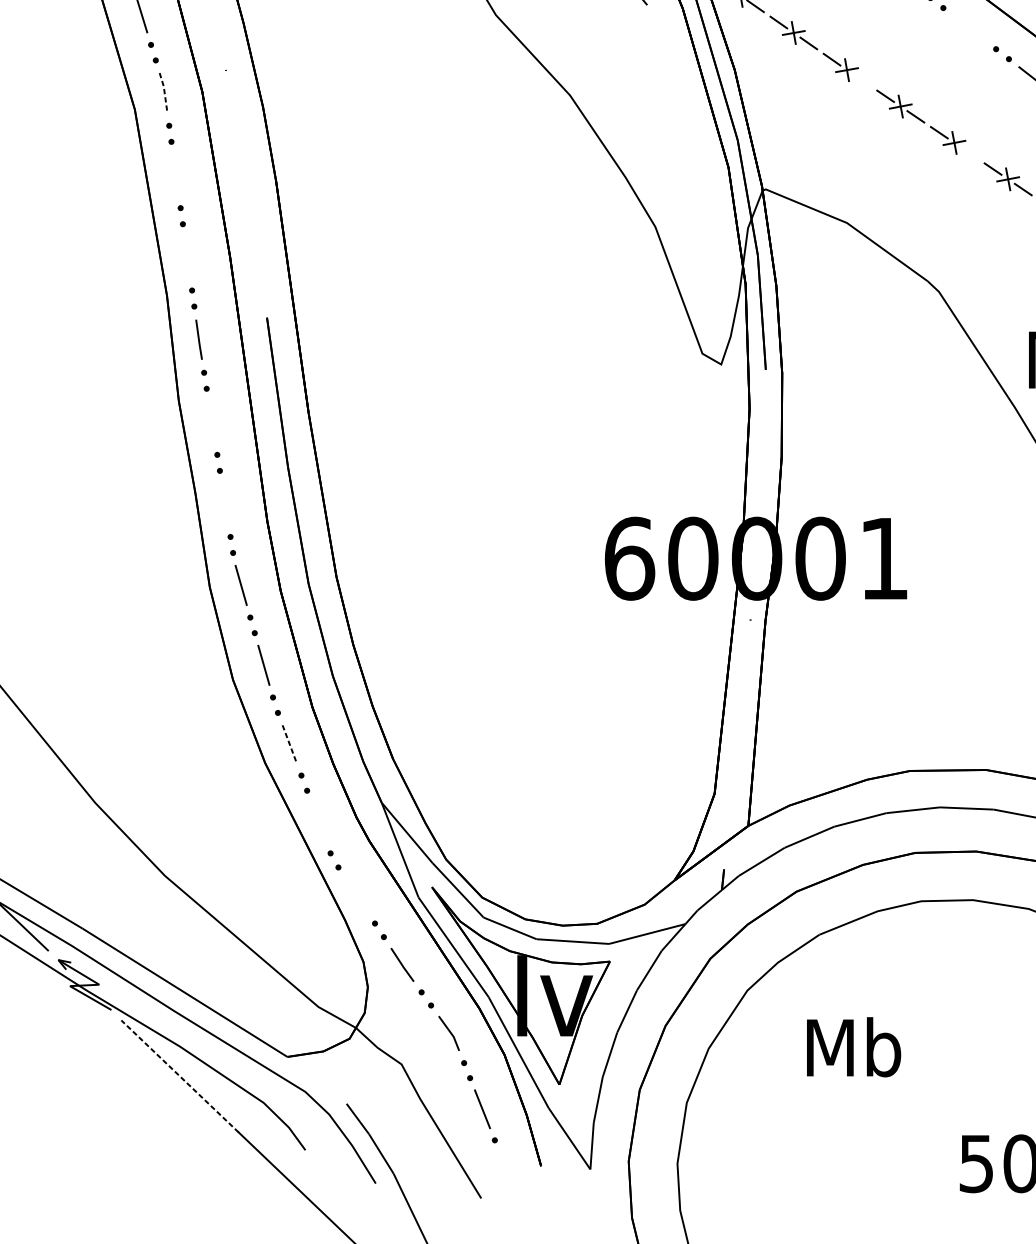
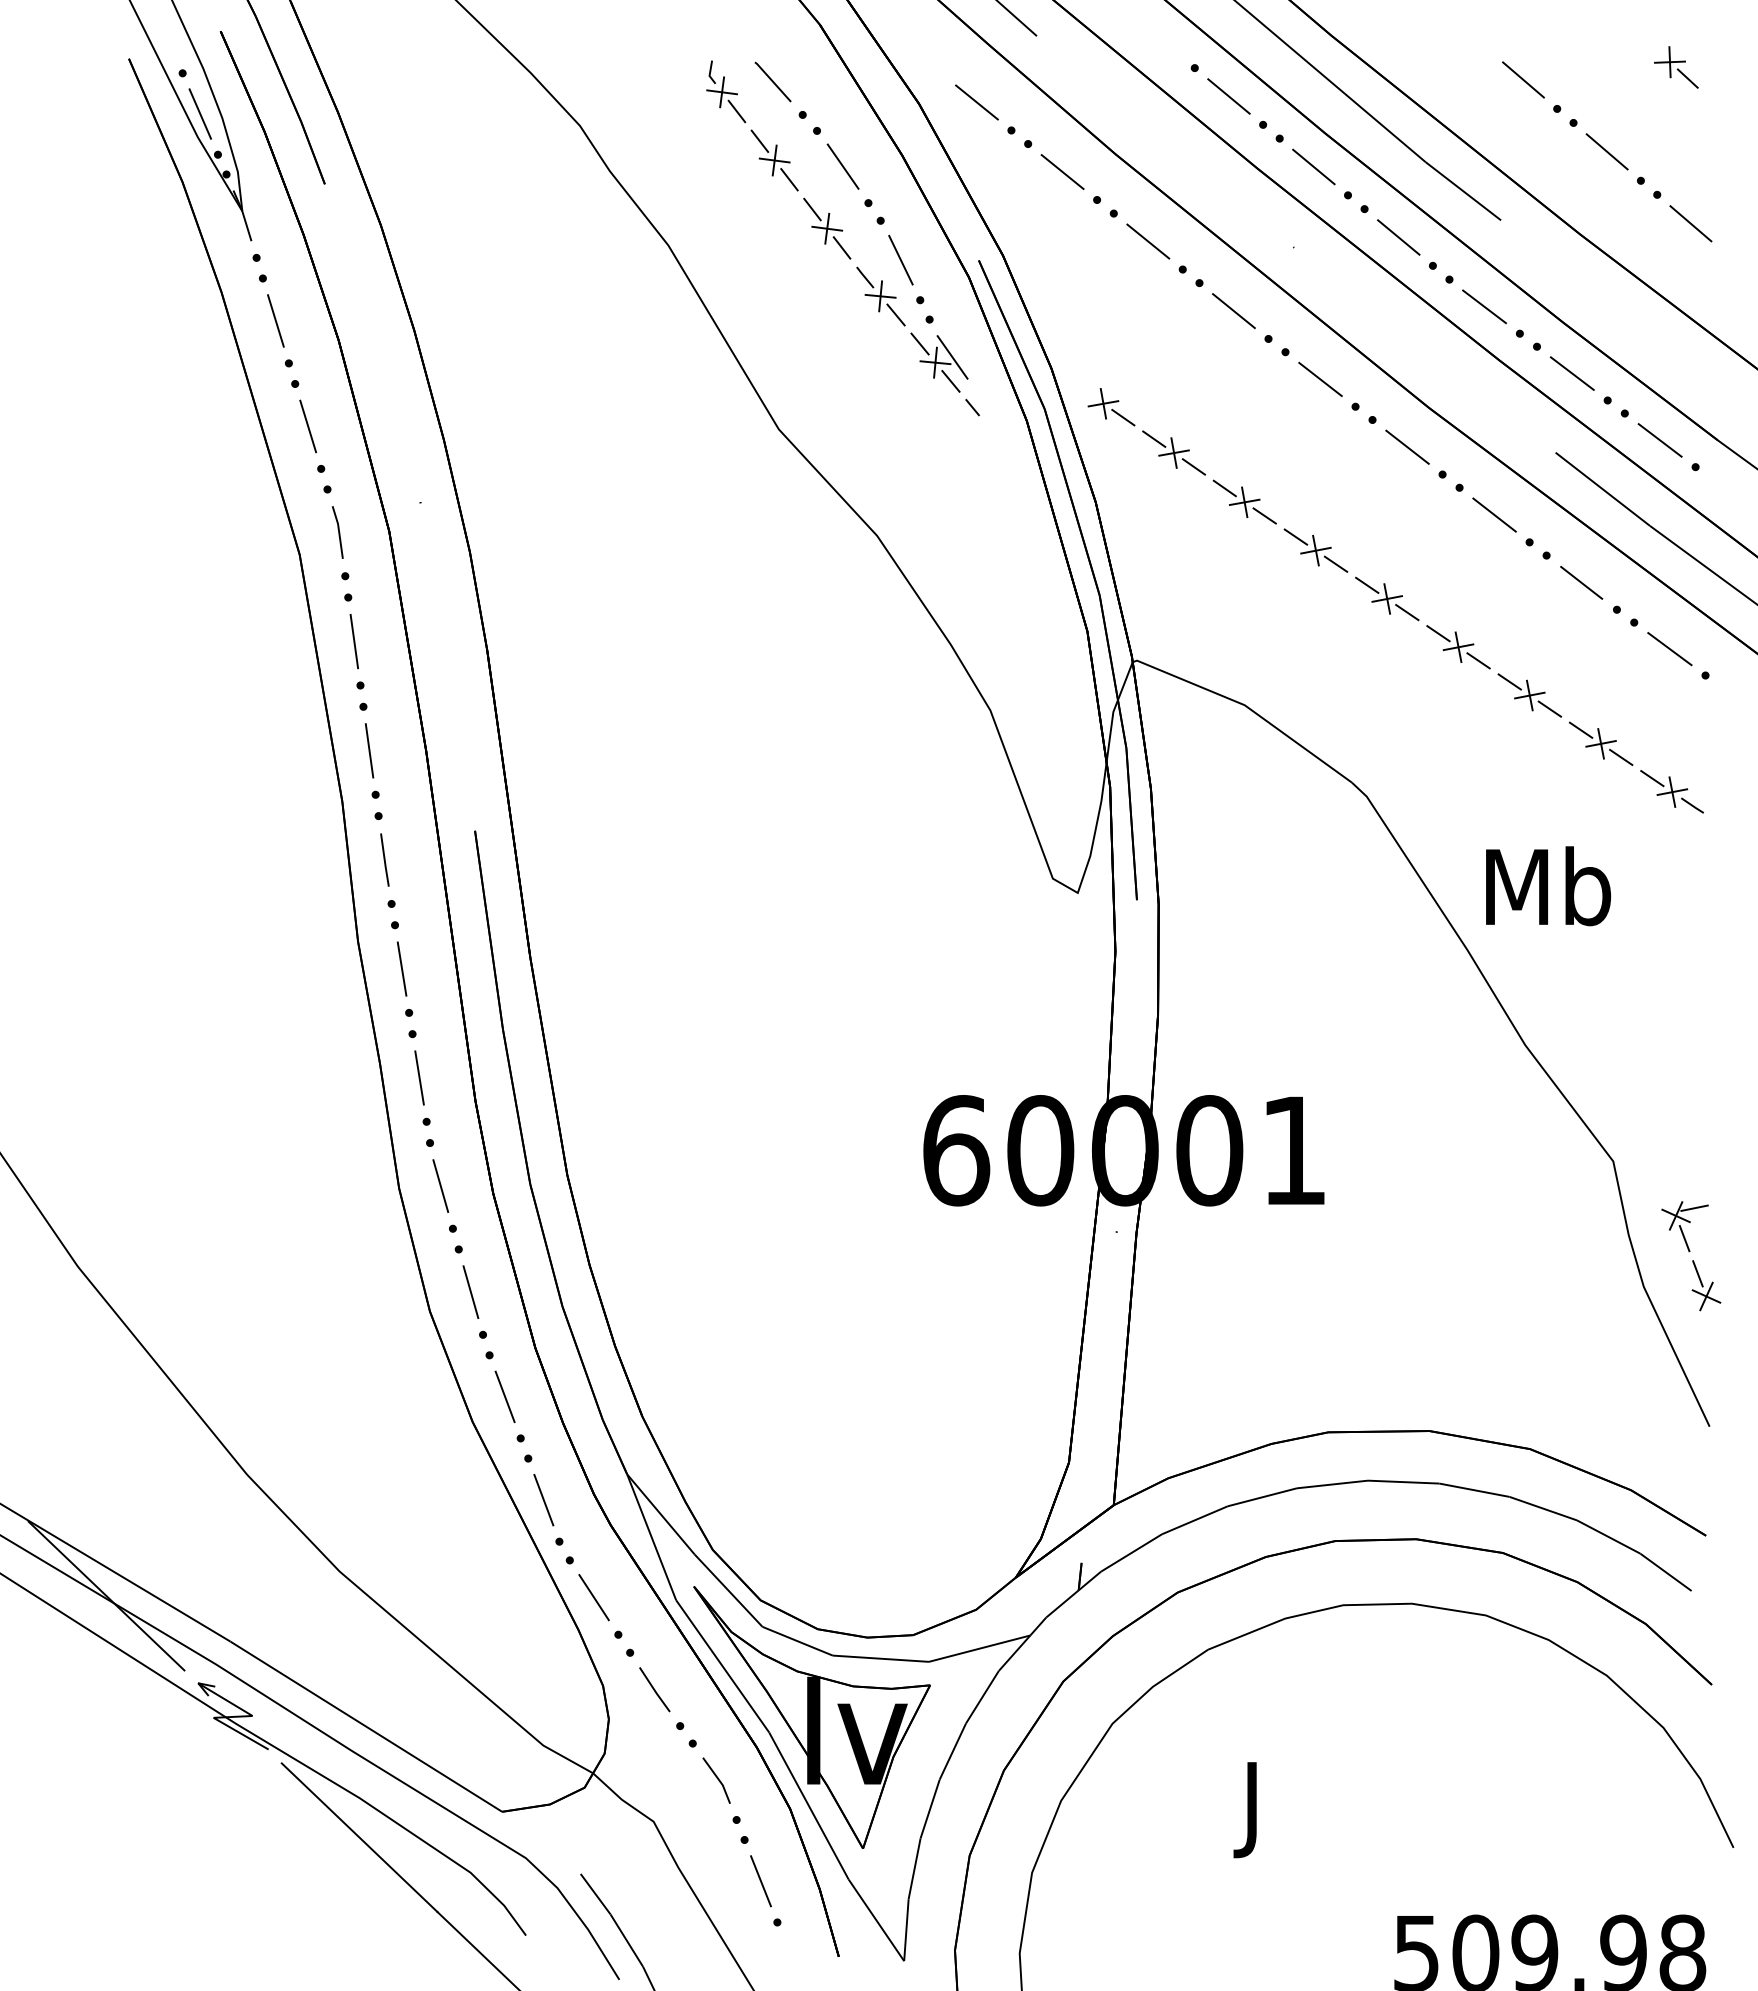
line: (969, 28) -> (1407, 446), added
line: (861, 80) -> (1264, 515), added
line: (164, 92) -> (339, 531), dashed -> solid
line: (969, 153) -> (1407, 612), added
line: (176, 175) -> (354, 641), added
line: (187, 257) -> (369, 750), added
line: (211, 421) -> (401, 968), added
line: (225, 503) -> (419, 1077), added
line: (289, 743) -> (505, 1396), dashed -> solid
line: (318, 821) -> (543, 1499), added
line: (356, 895) -> (593, 1597), added
text: (853, 1054) -> (1253, 1808), Mb -> J
line: (179, 1076) -> (359, 1837), dashed -> solid

